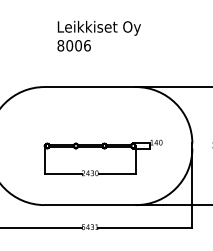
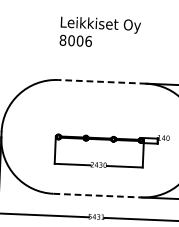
text: (98, 35) -> (99, 32), moved
line: (90, 87) -> (102, 82), solid -> dashed
line: (90, 205) -> (97, 196), solid -> dashed

